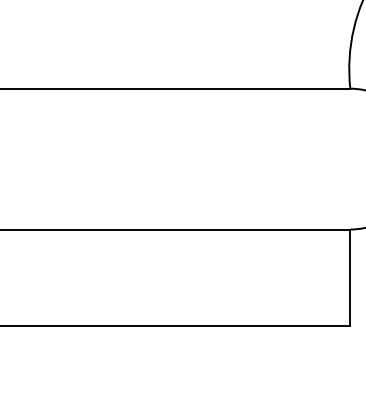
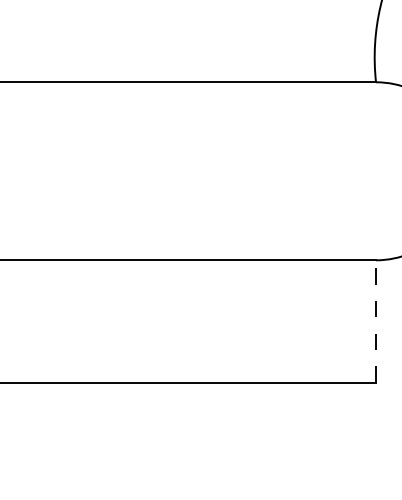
line: (350, 277) -> (376, 320), solid -> dashed

